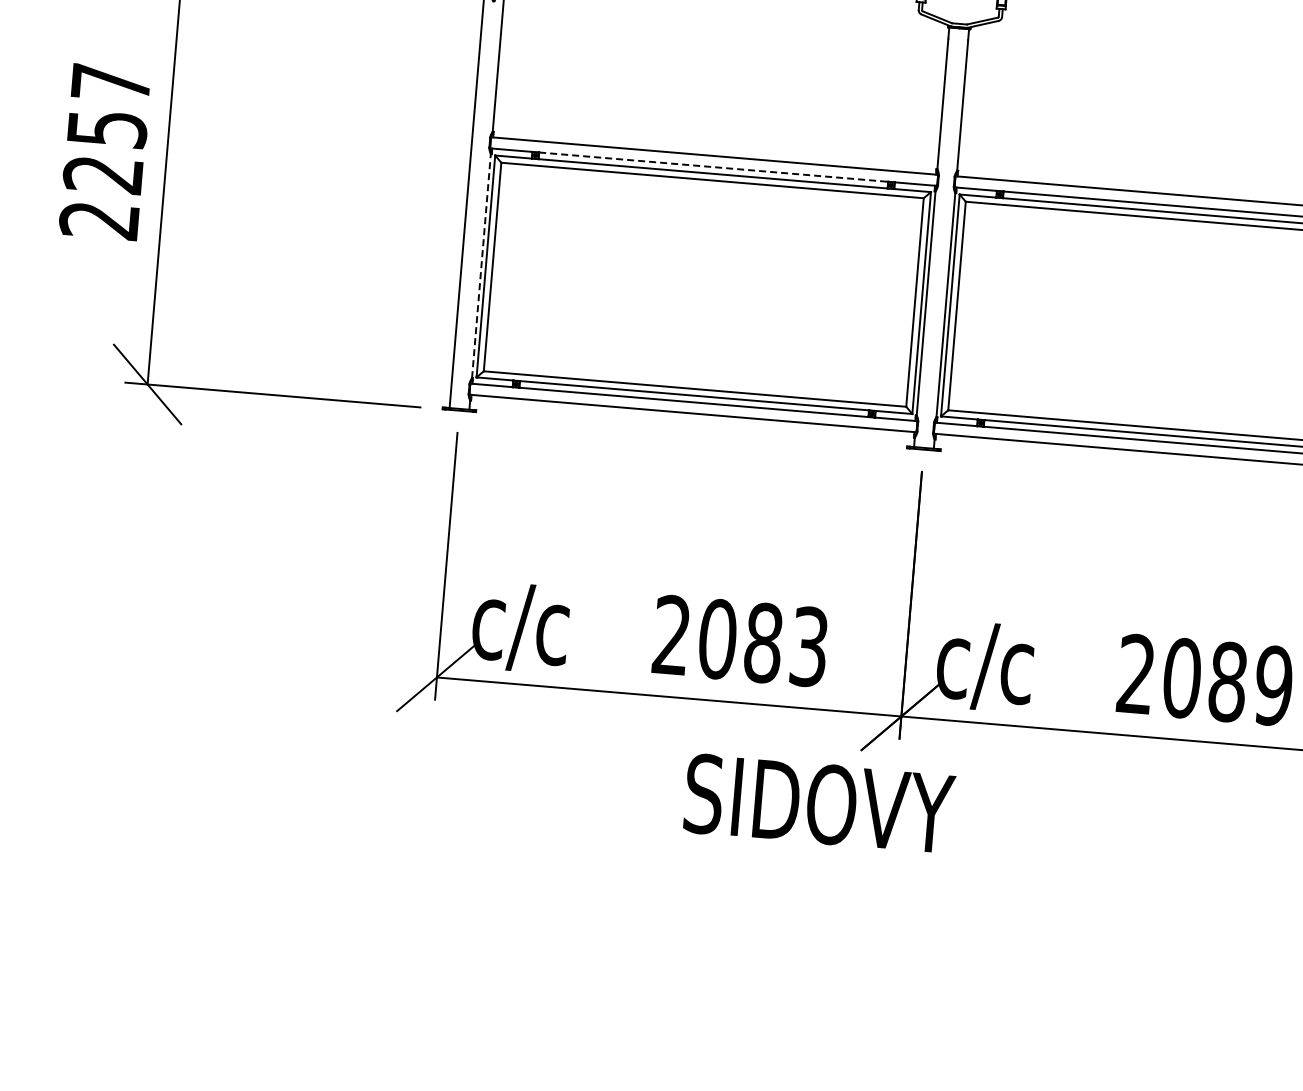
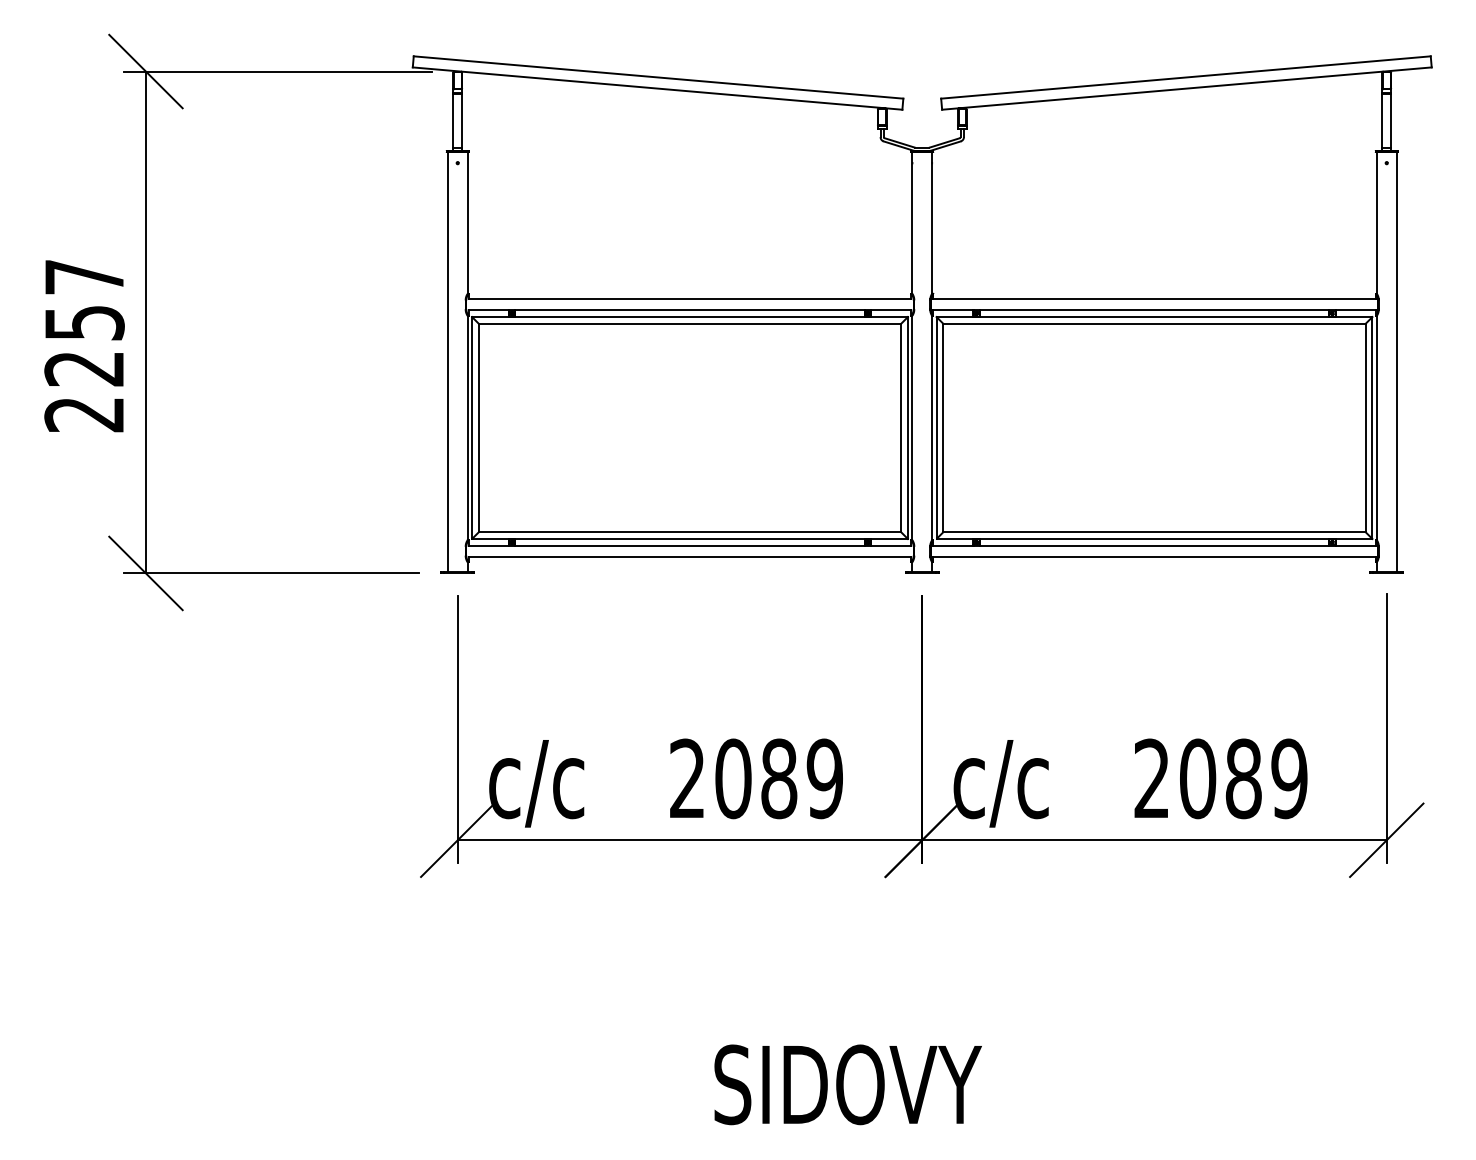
line: (714, 167) -> (690, 310), dashed -> solid
line: (481, 265) -> (467, 427), dashed -> solid
text: (808, 646) -> (824, 778), 2083 -> 2089
text: (818, 803) -> (847, 1084), moved

